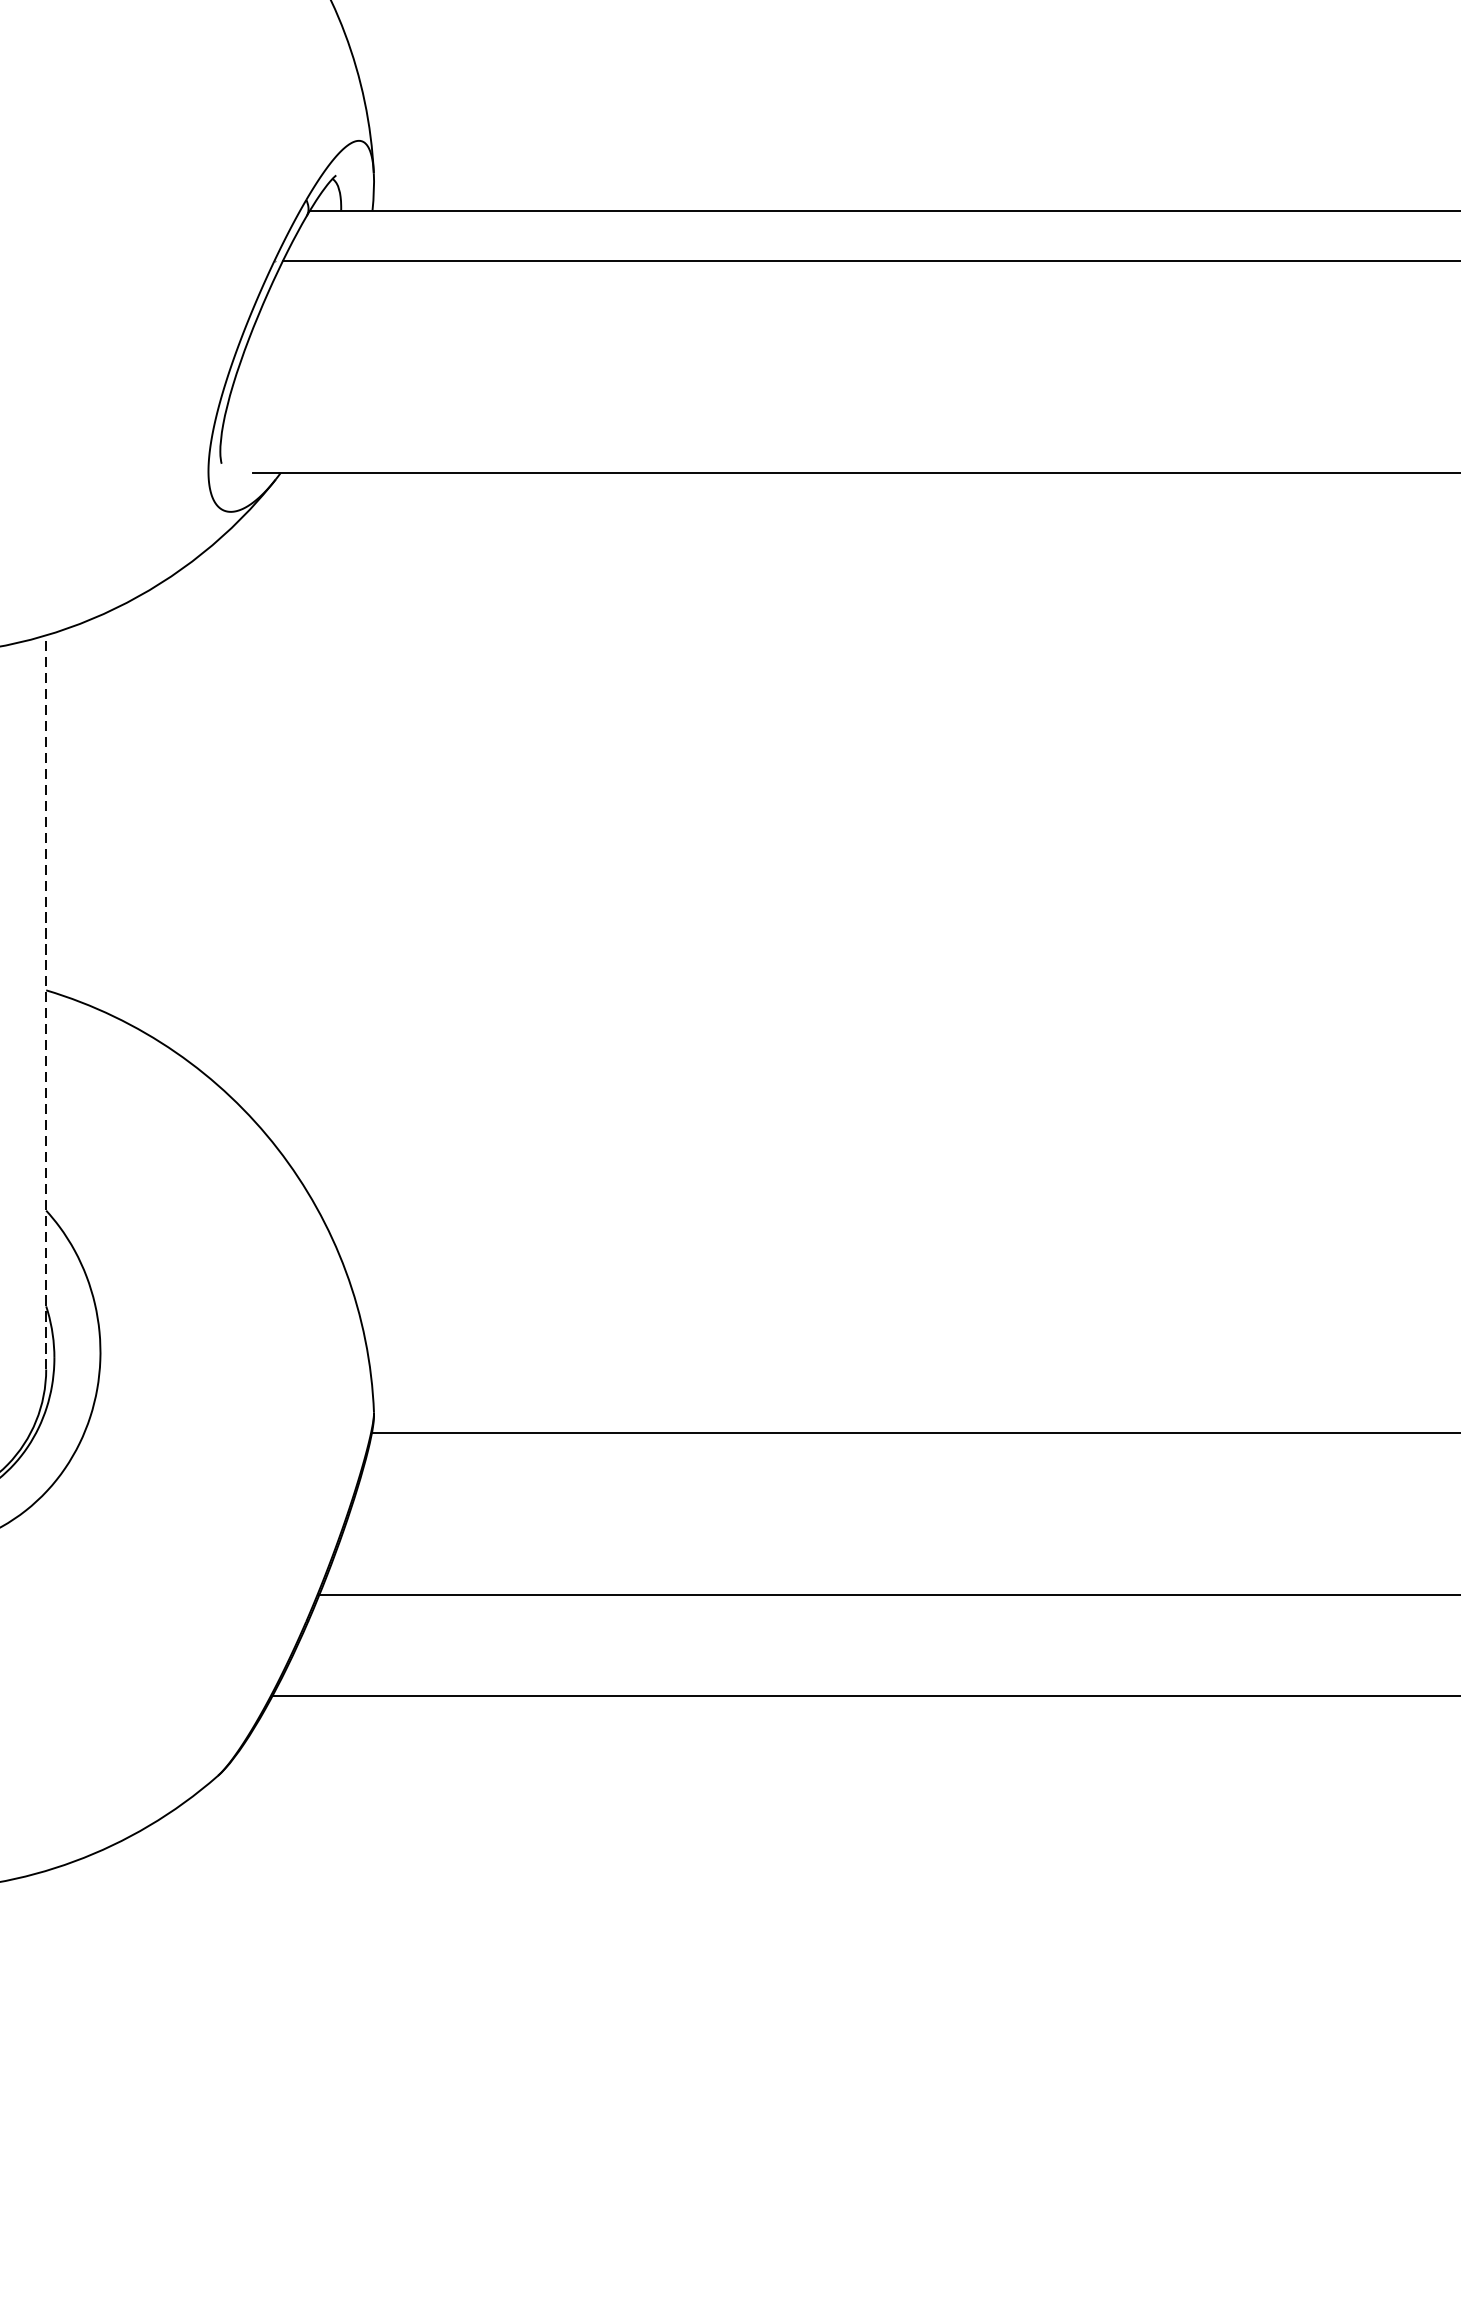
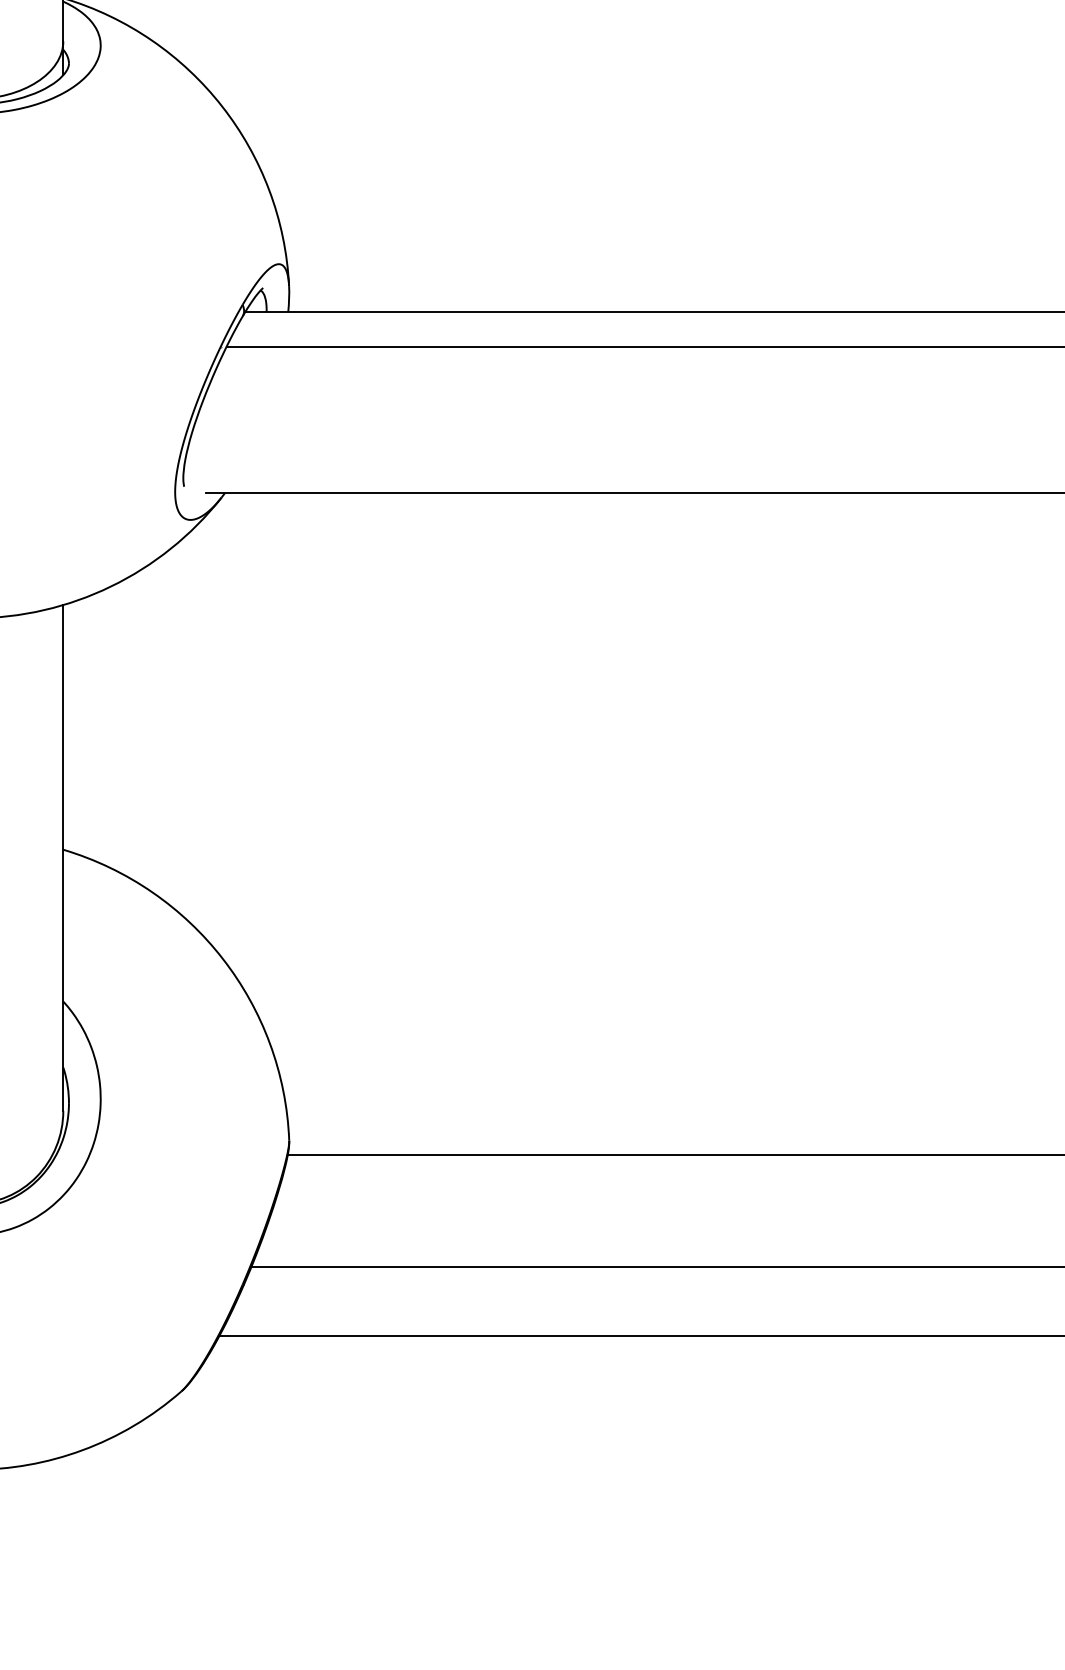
line: (46, 1003) -> (63, 858), dashed -> solid

